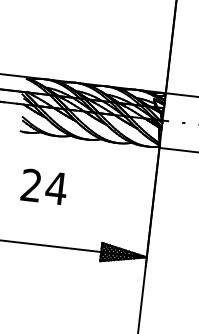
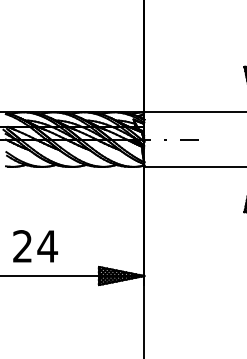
text: (44, 187) -> (35, 246), moved

